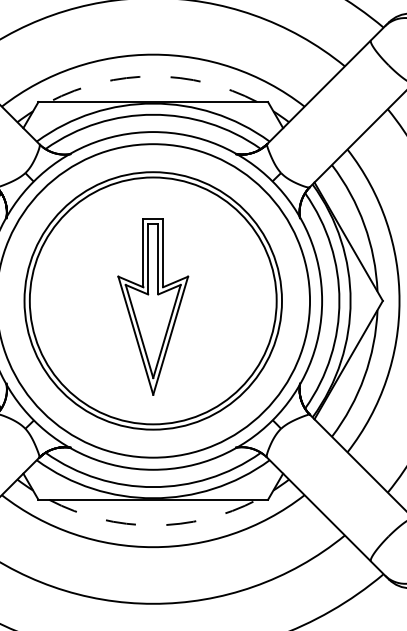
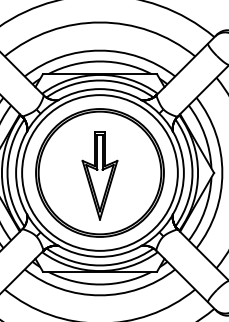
arc: (154, 76) -> (100, 61), dashed -> solid
arc: (154, 525) -> (100, 284), dashed -> solid

